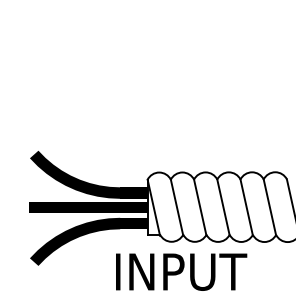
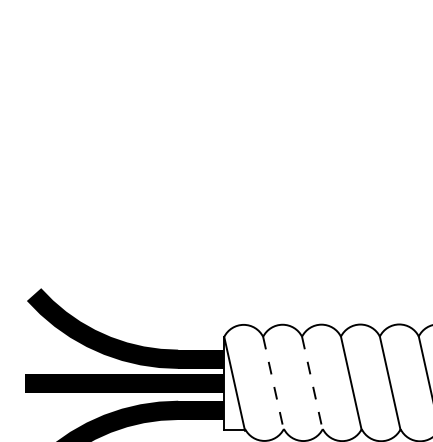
line: (177, 207) -> (274, 383), solid -> dashed
line: (200, 207) -> (312, 383), solid -> dashed

